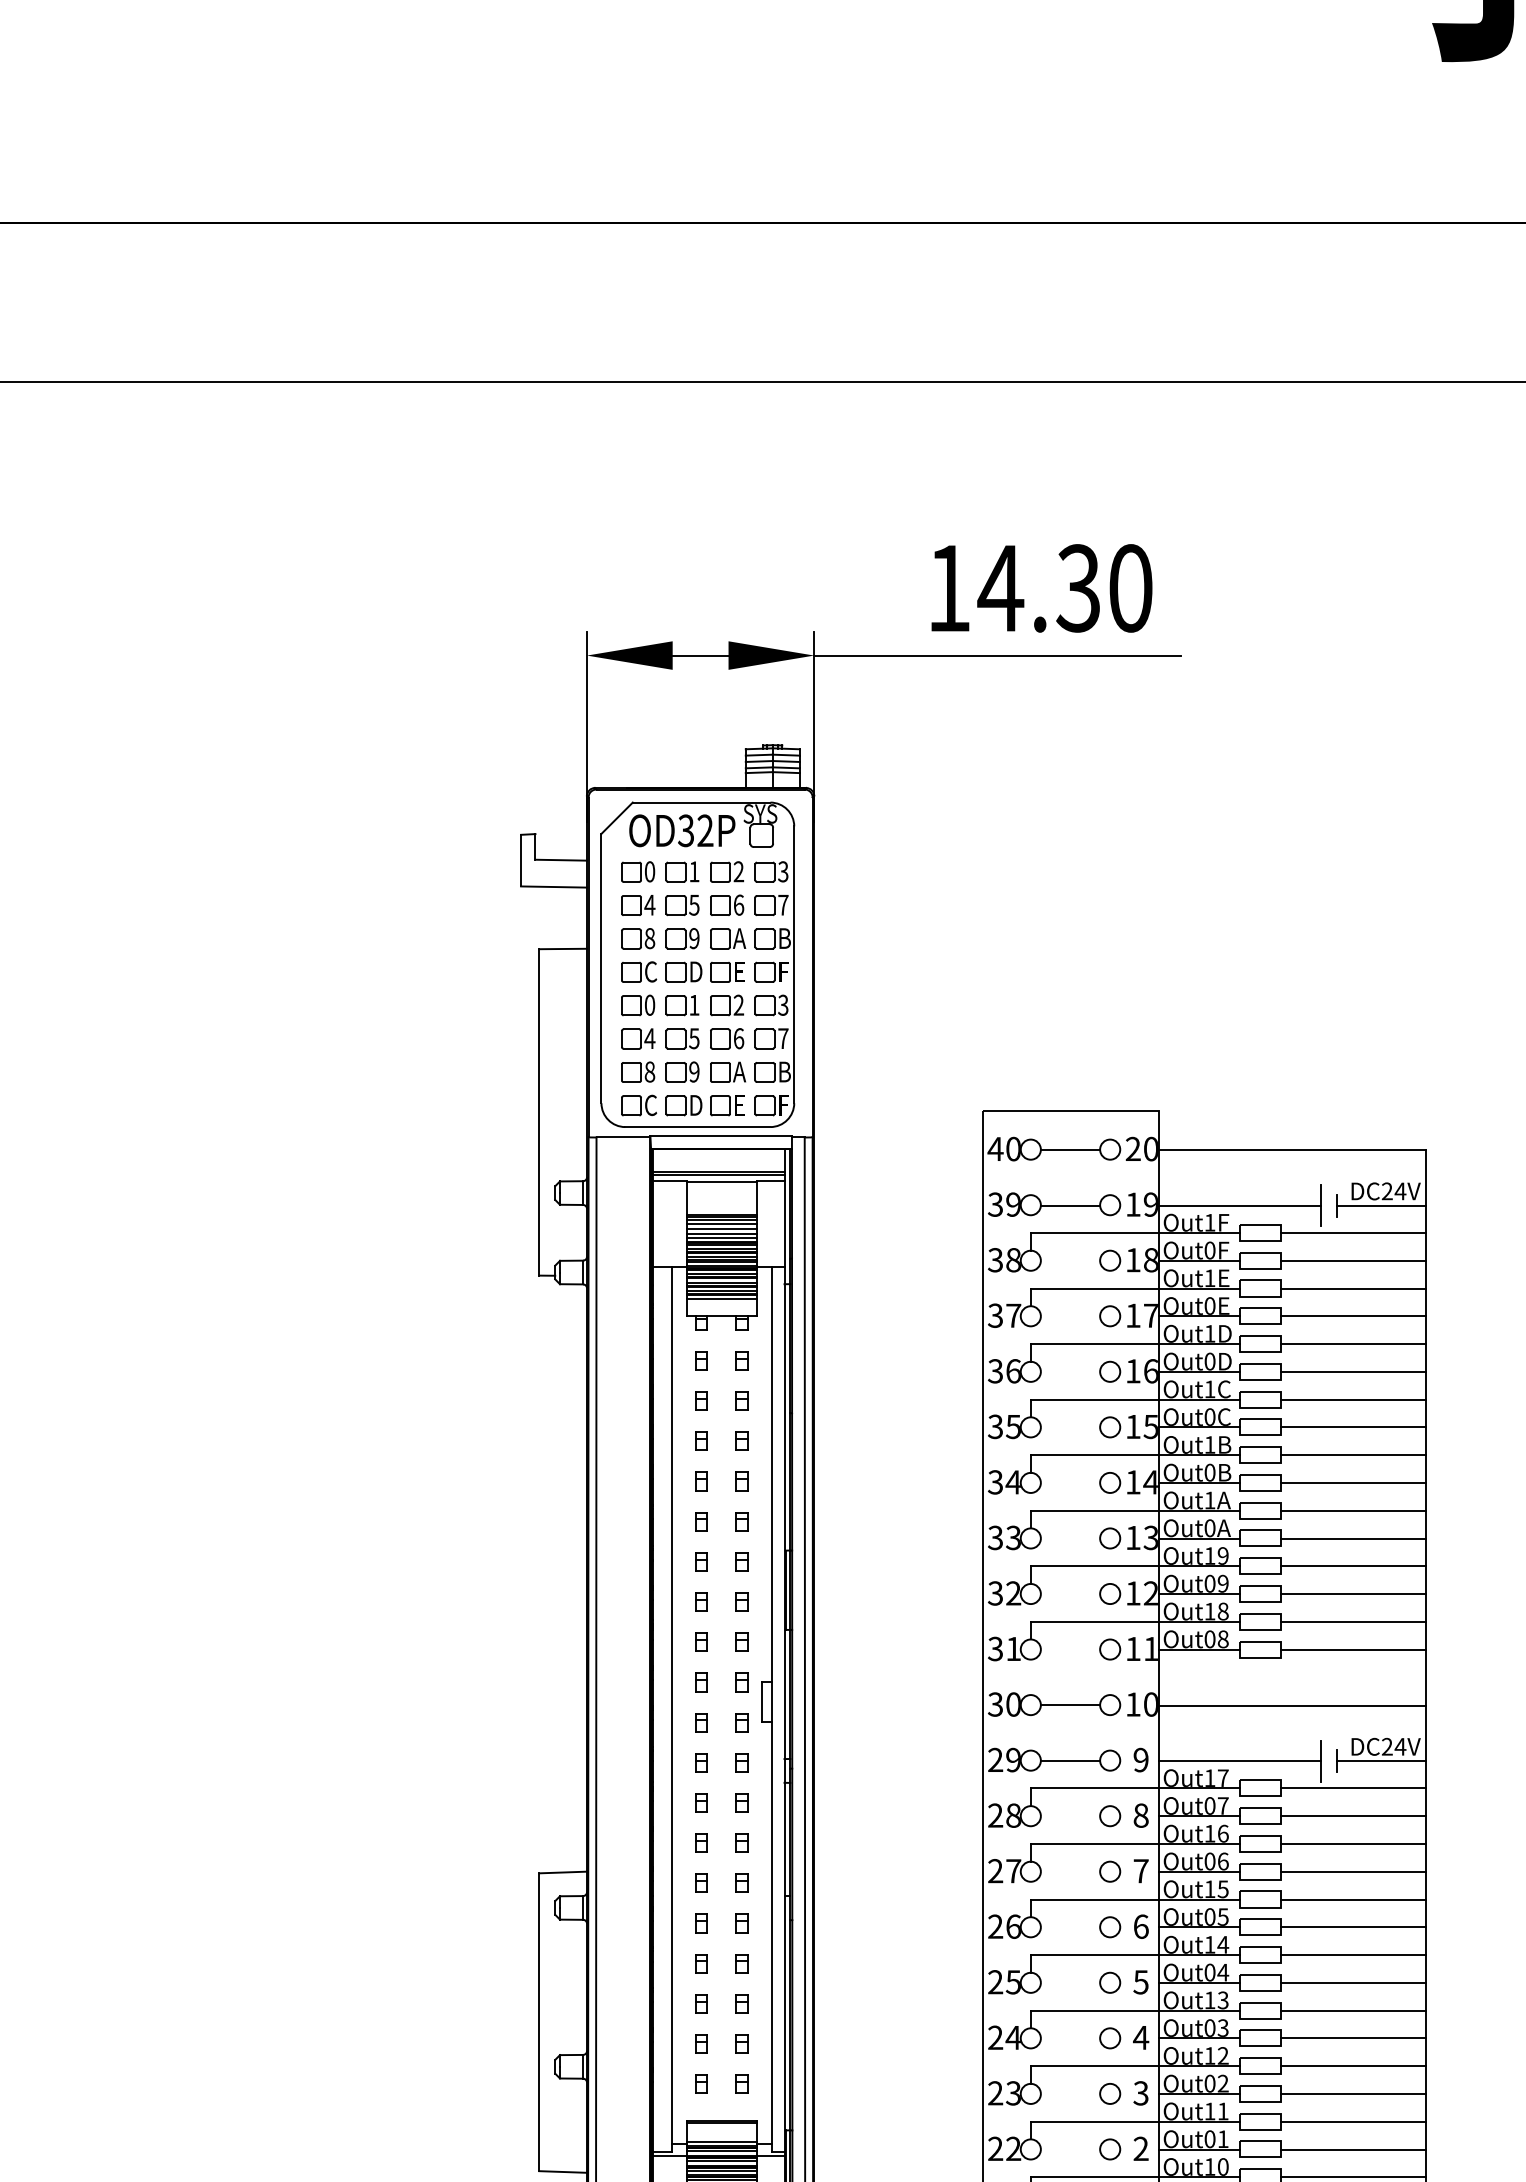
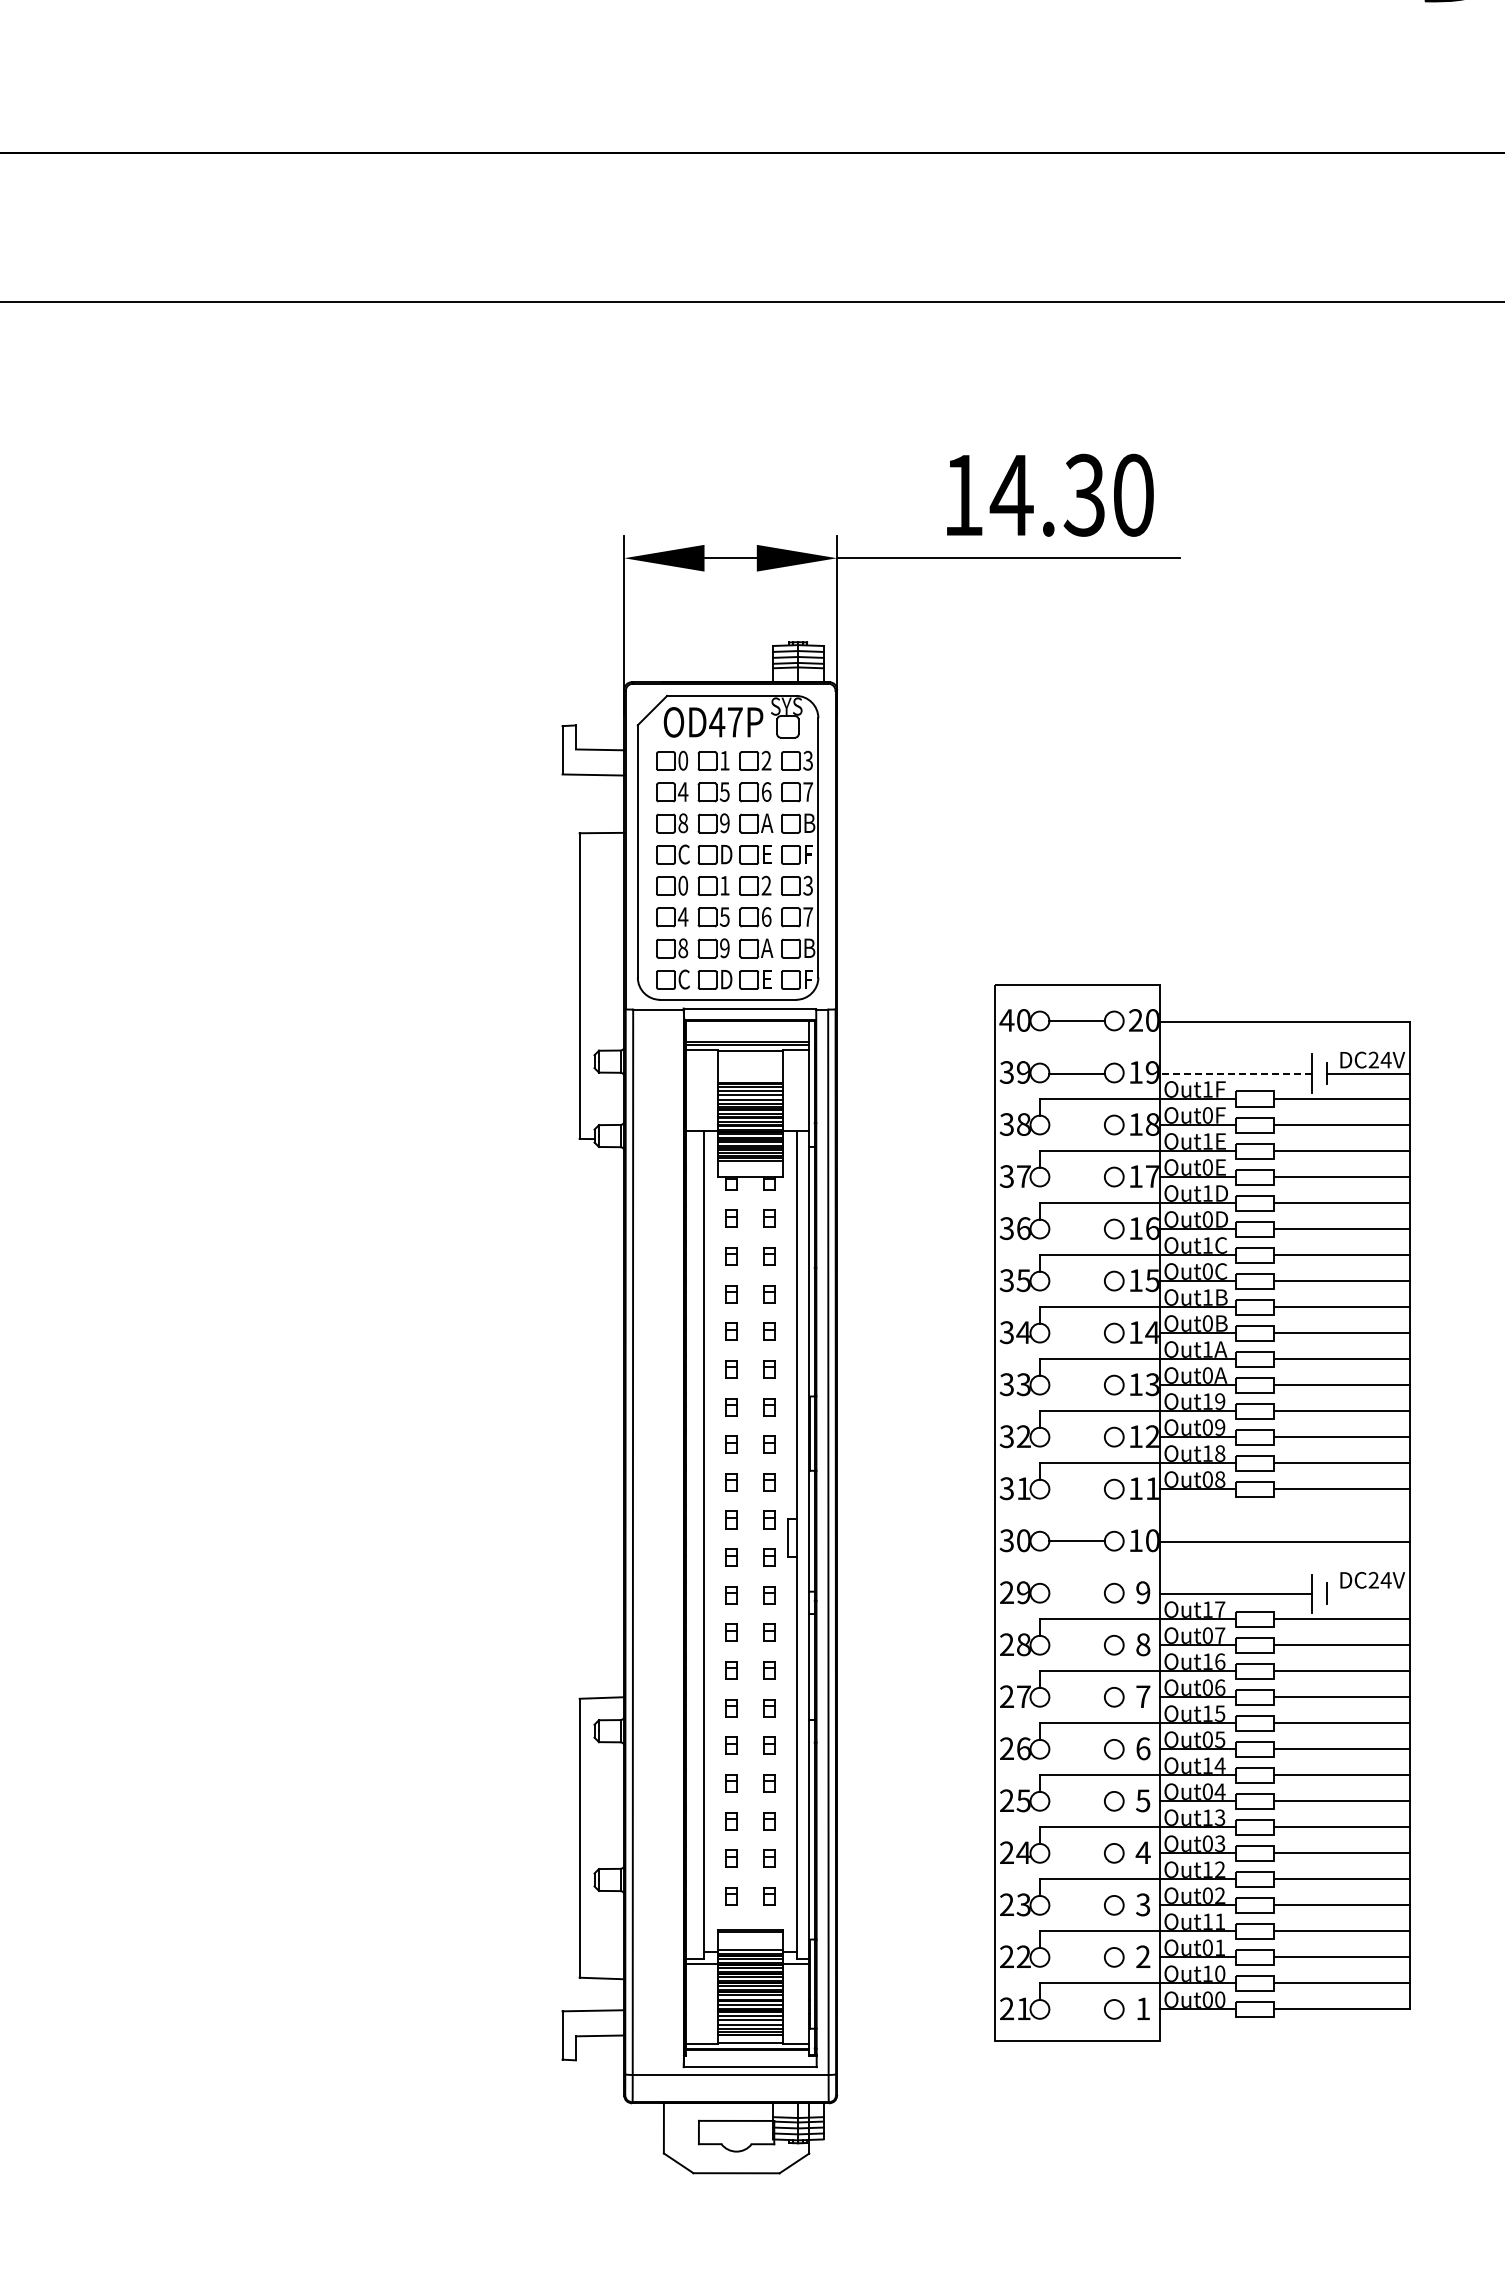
text: (695, 830) -> (725, 722), OD32P -> OD47P
line: (1240, 1205) -> (1236, 1073), solid -> dashed
line: (1069, 1760) -> (1076, 1593), removed
line: (1380, 1760) -> (1367, 1593), removed

